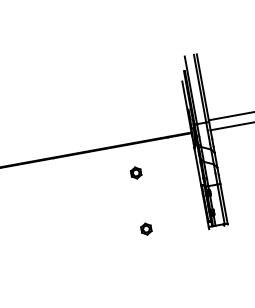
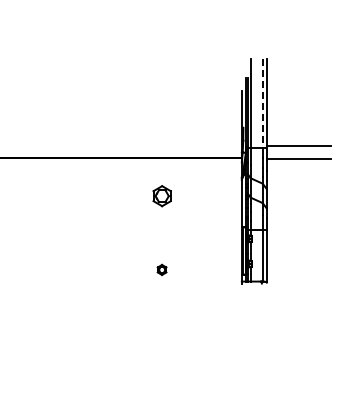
line: (199, 89) -> (262, 104), solid -> dashed
part: (135, 173) -> (161, 196), size x1.4
part: (145, 228) -> (161, 269), size x0.7

